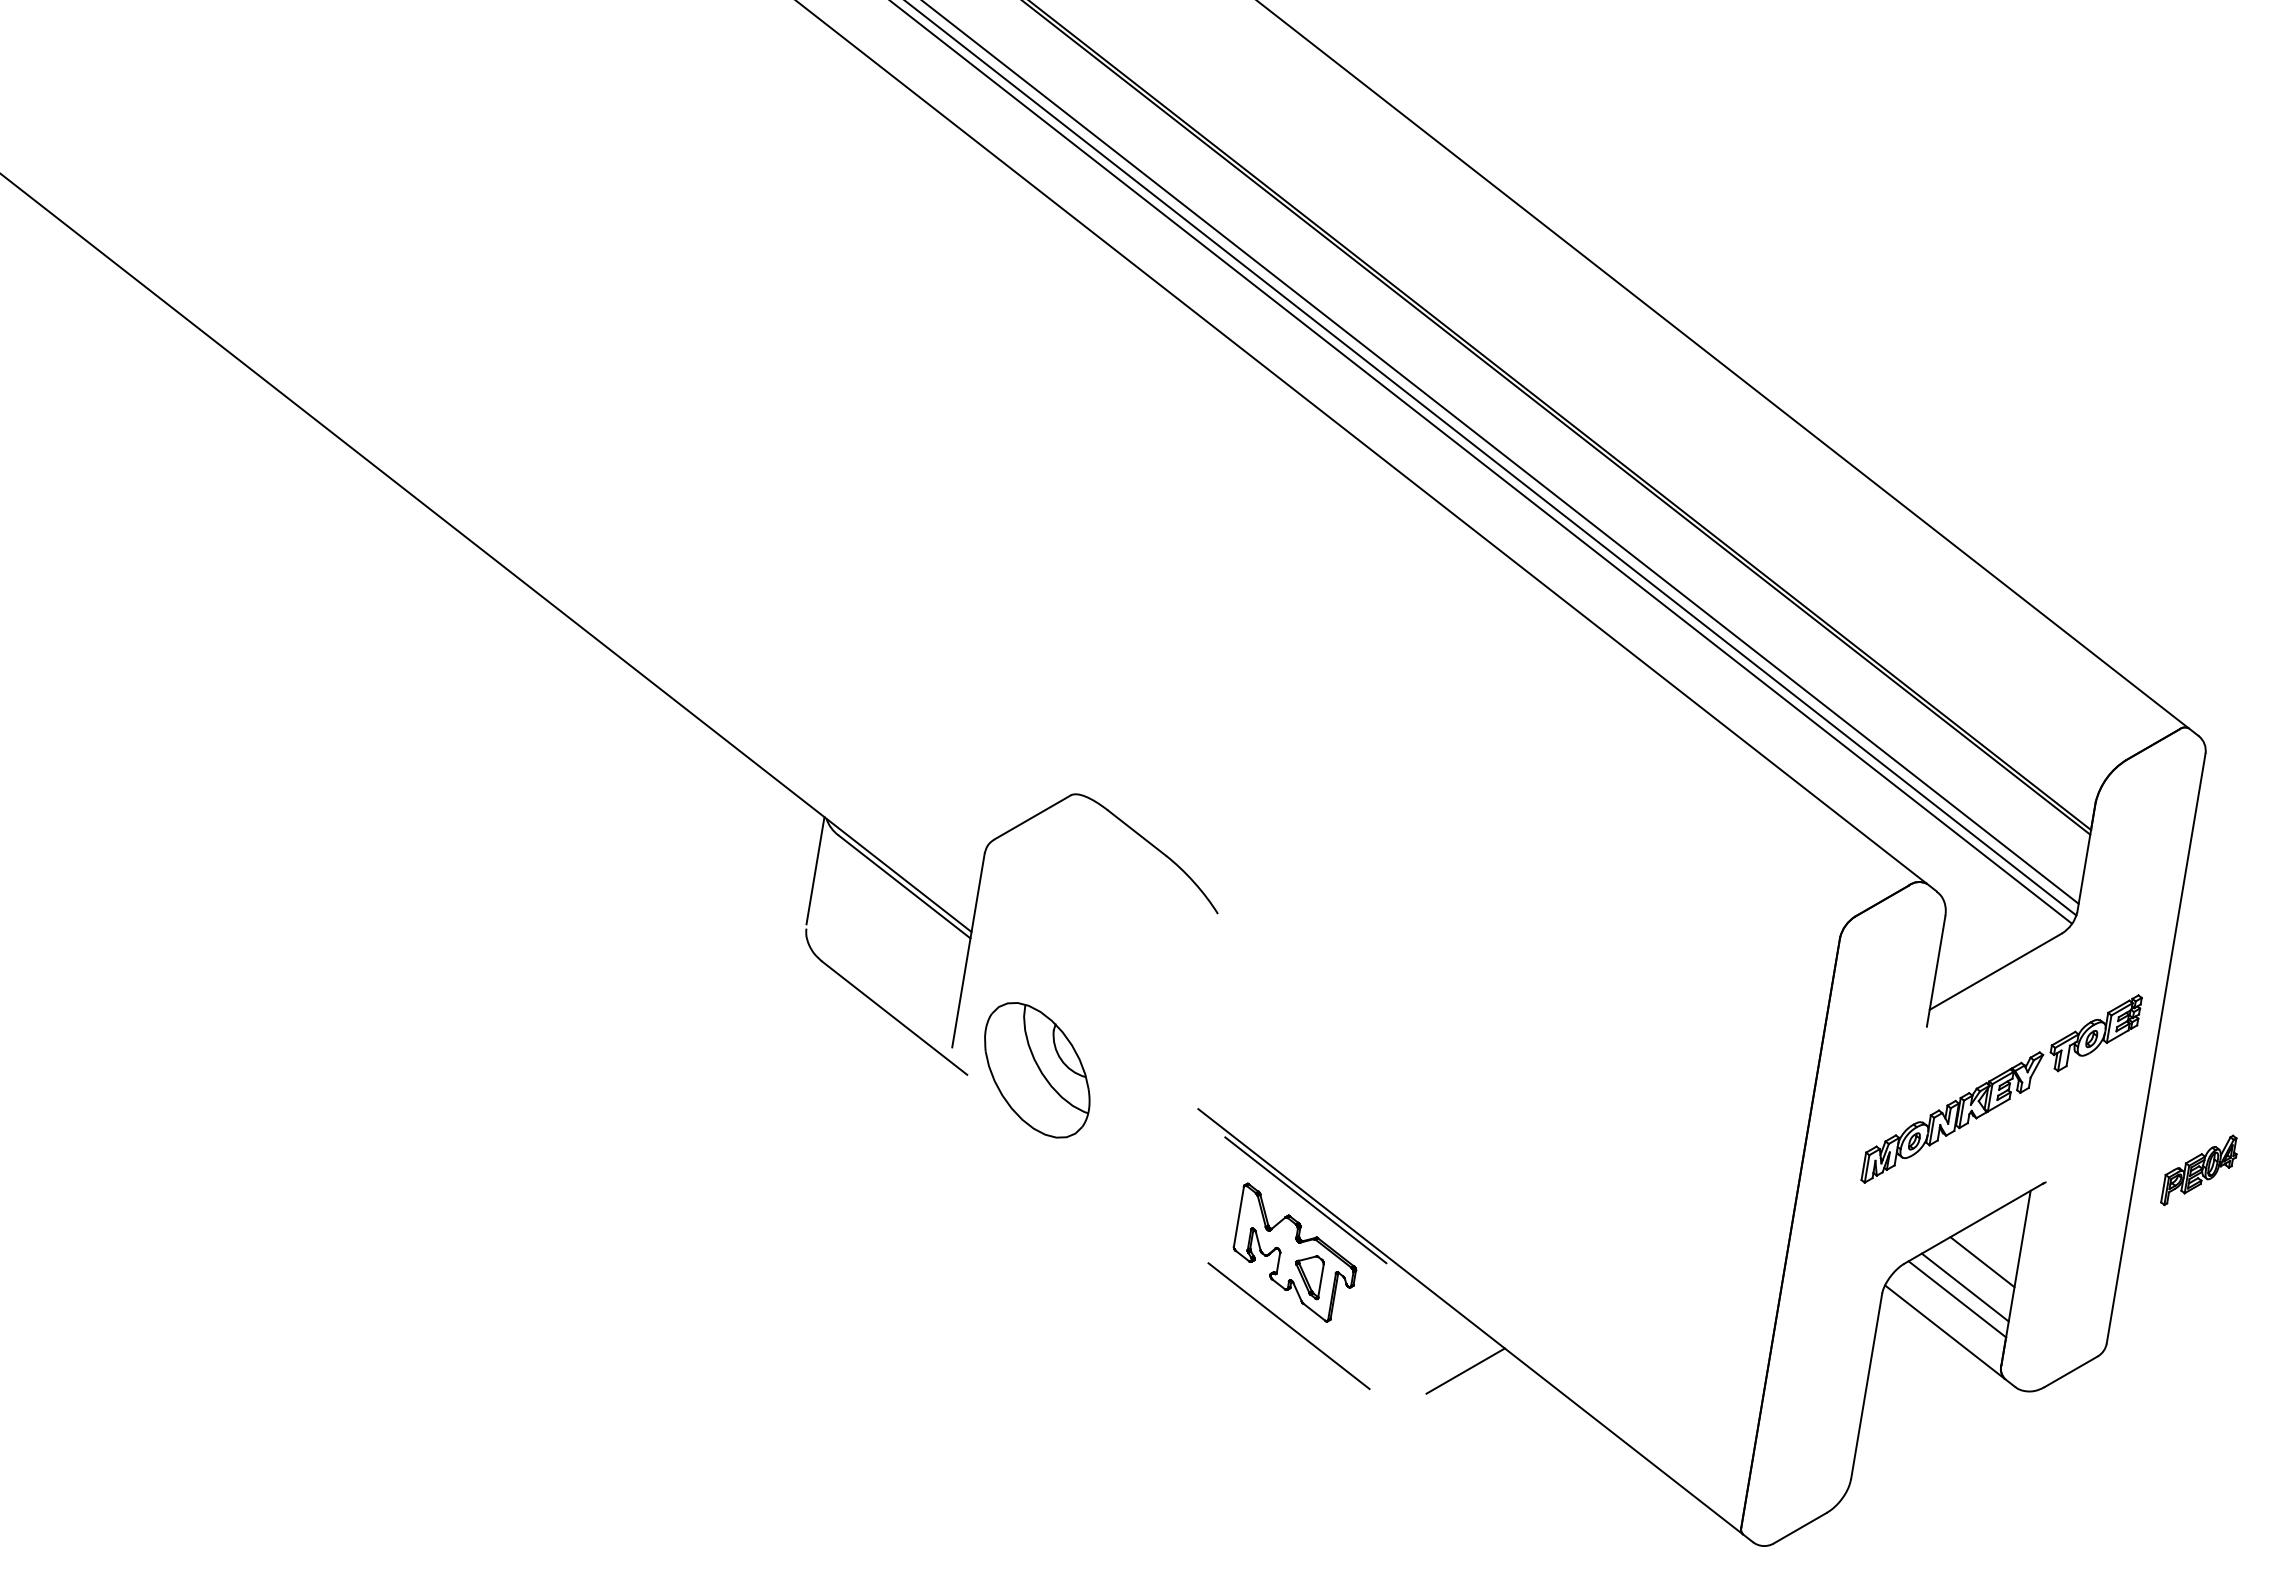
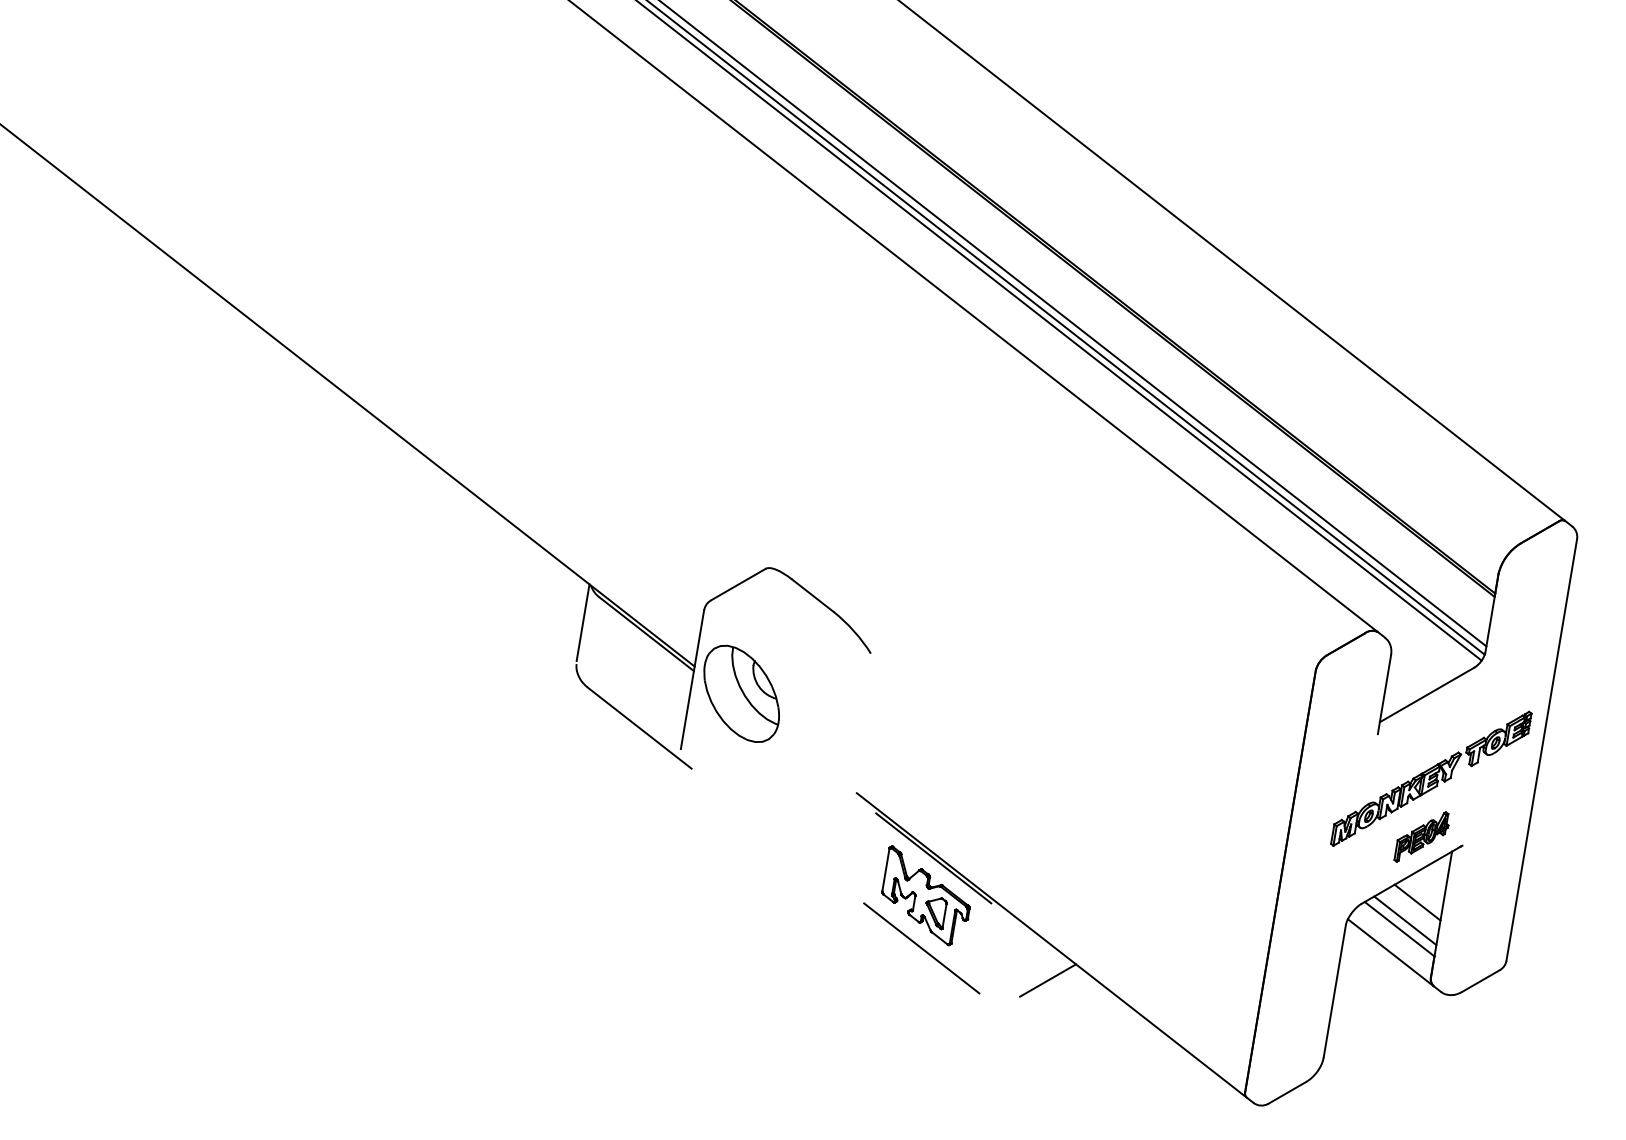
part: (1037, 1070) -> (741, 694), moved
part: (2198, 1170) -> (1421, 837), moved

